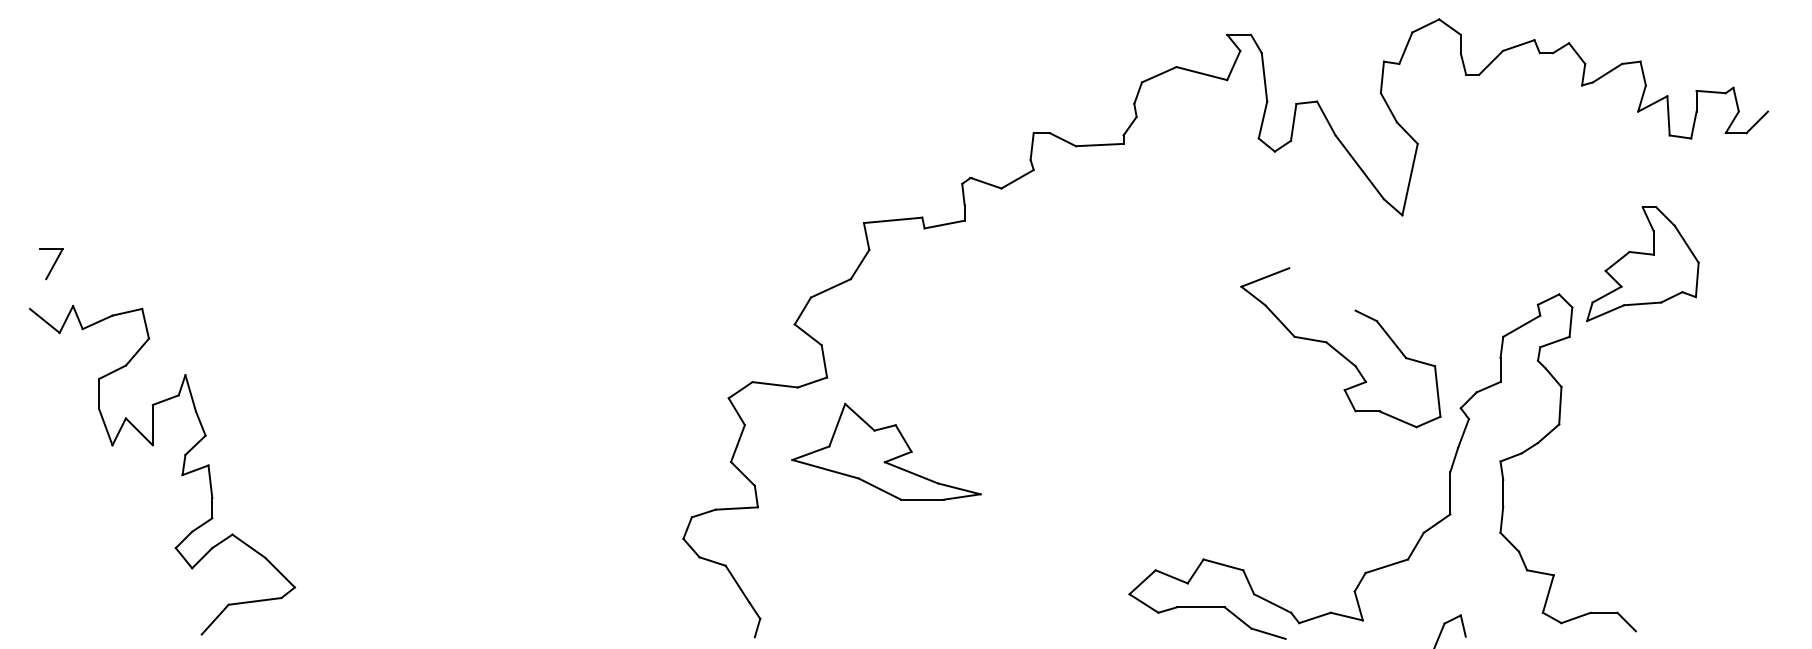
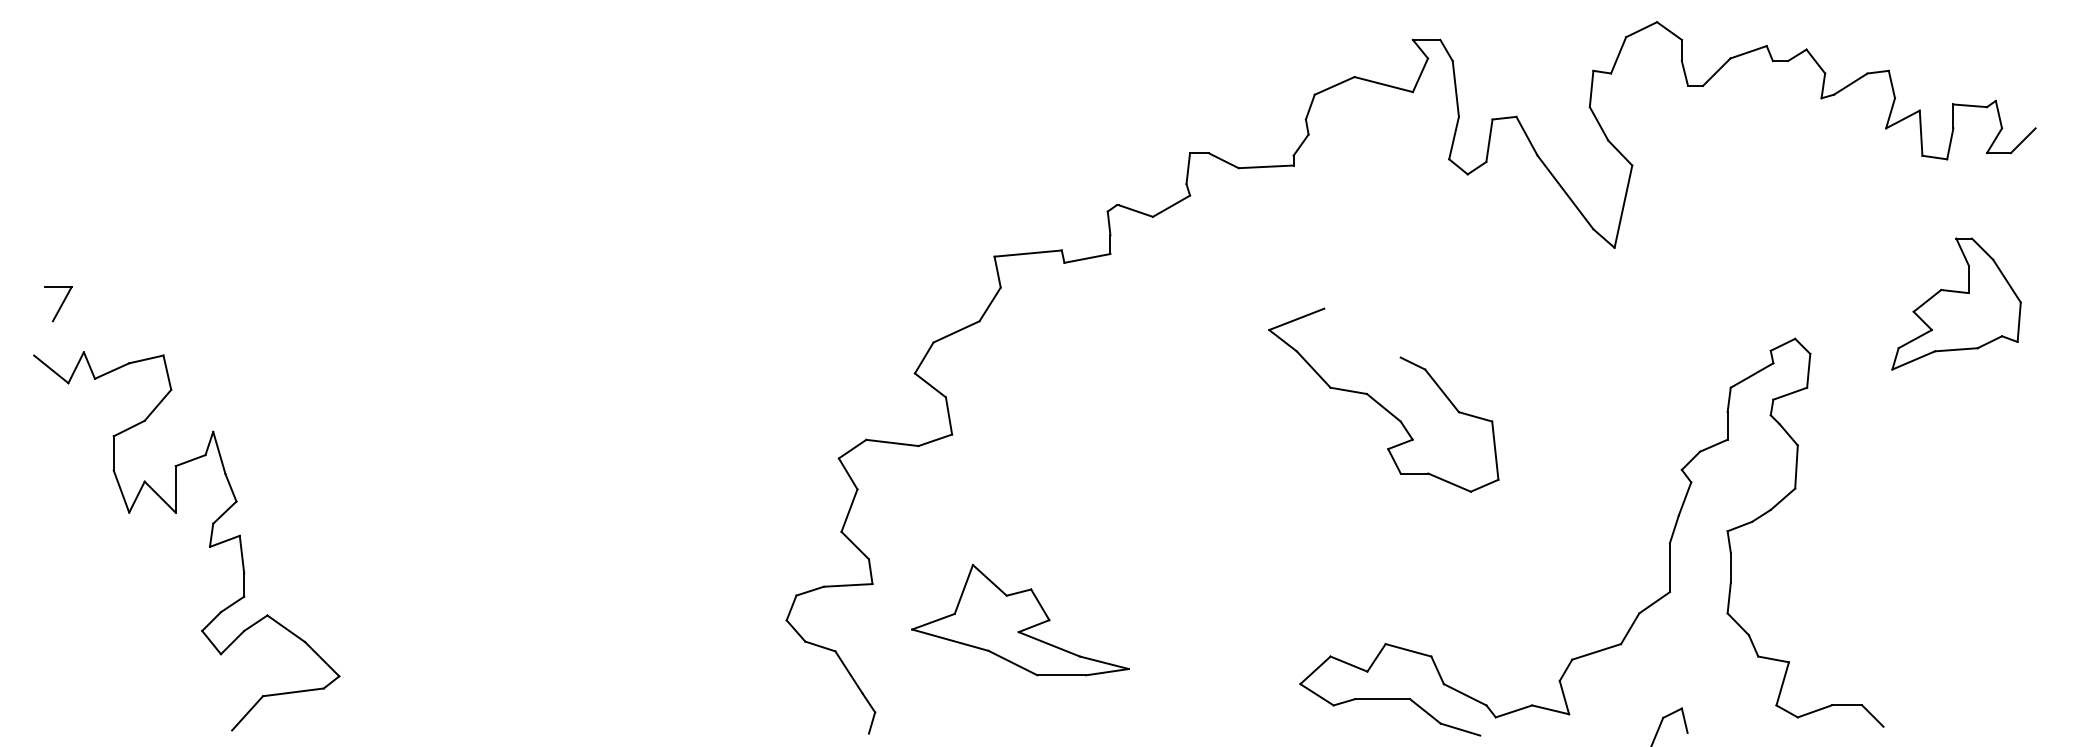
part: (1642, 263) -> (1956, 303), moved
part: (1340, 347) -> (1383, 399), moved
part: (886, 452) -> (1020, 620), moved

